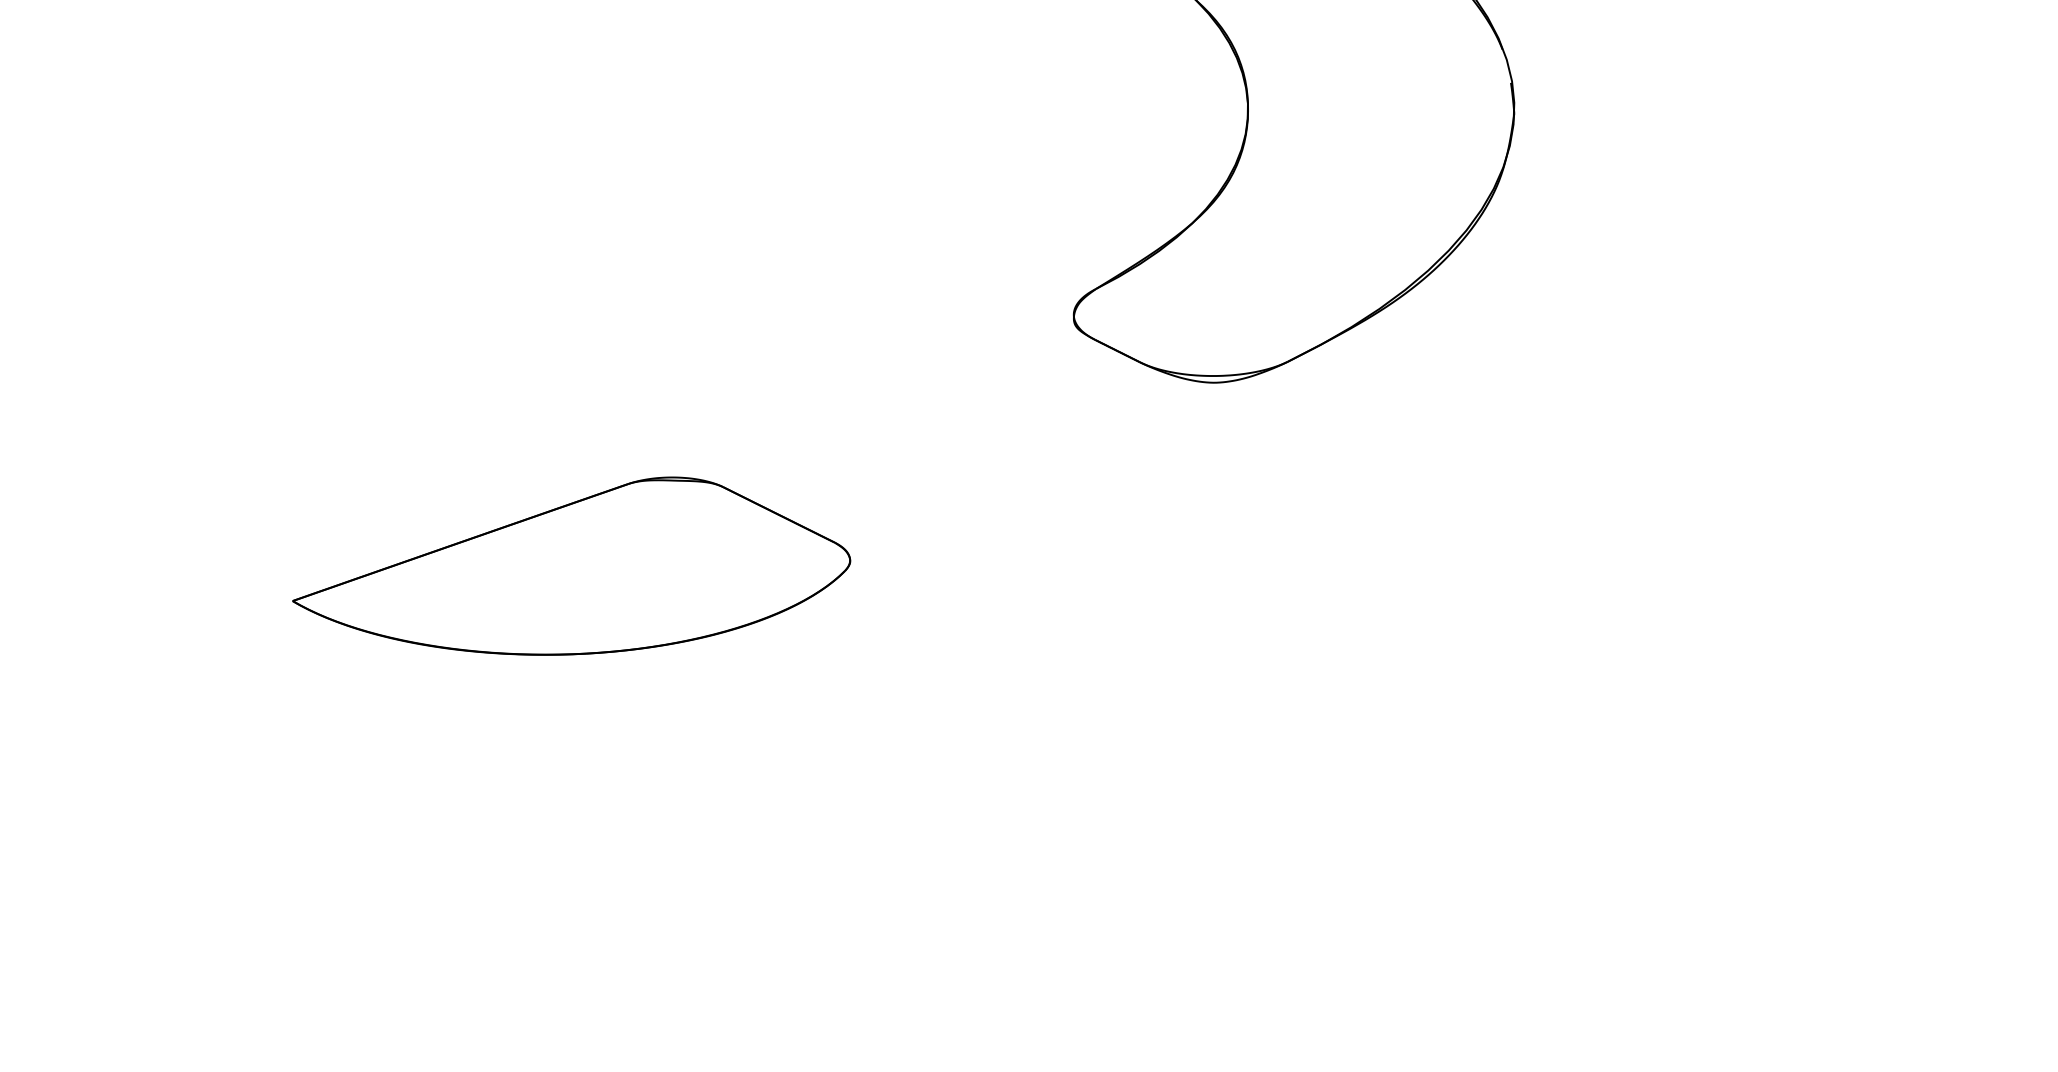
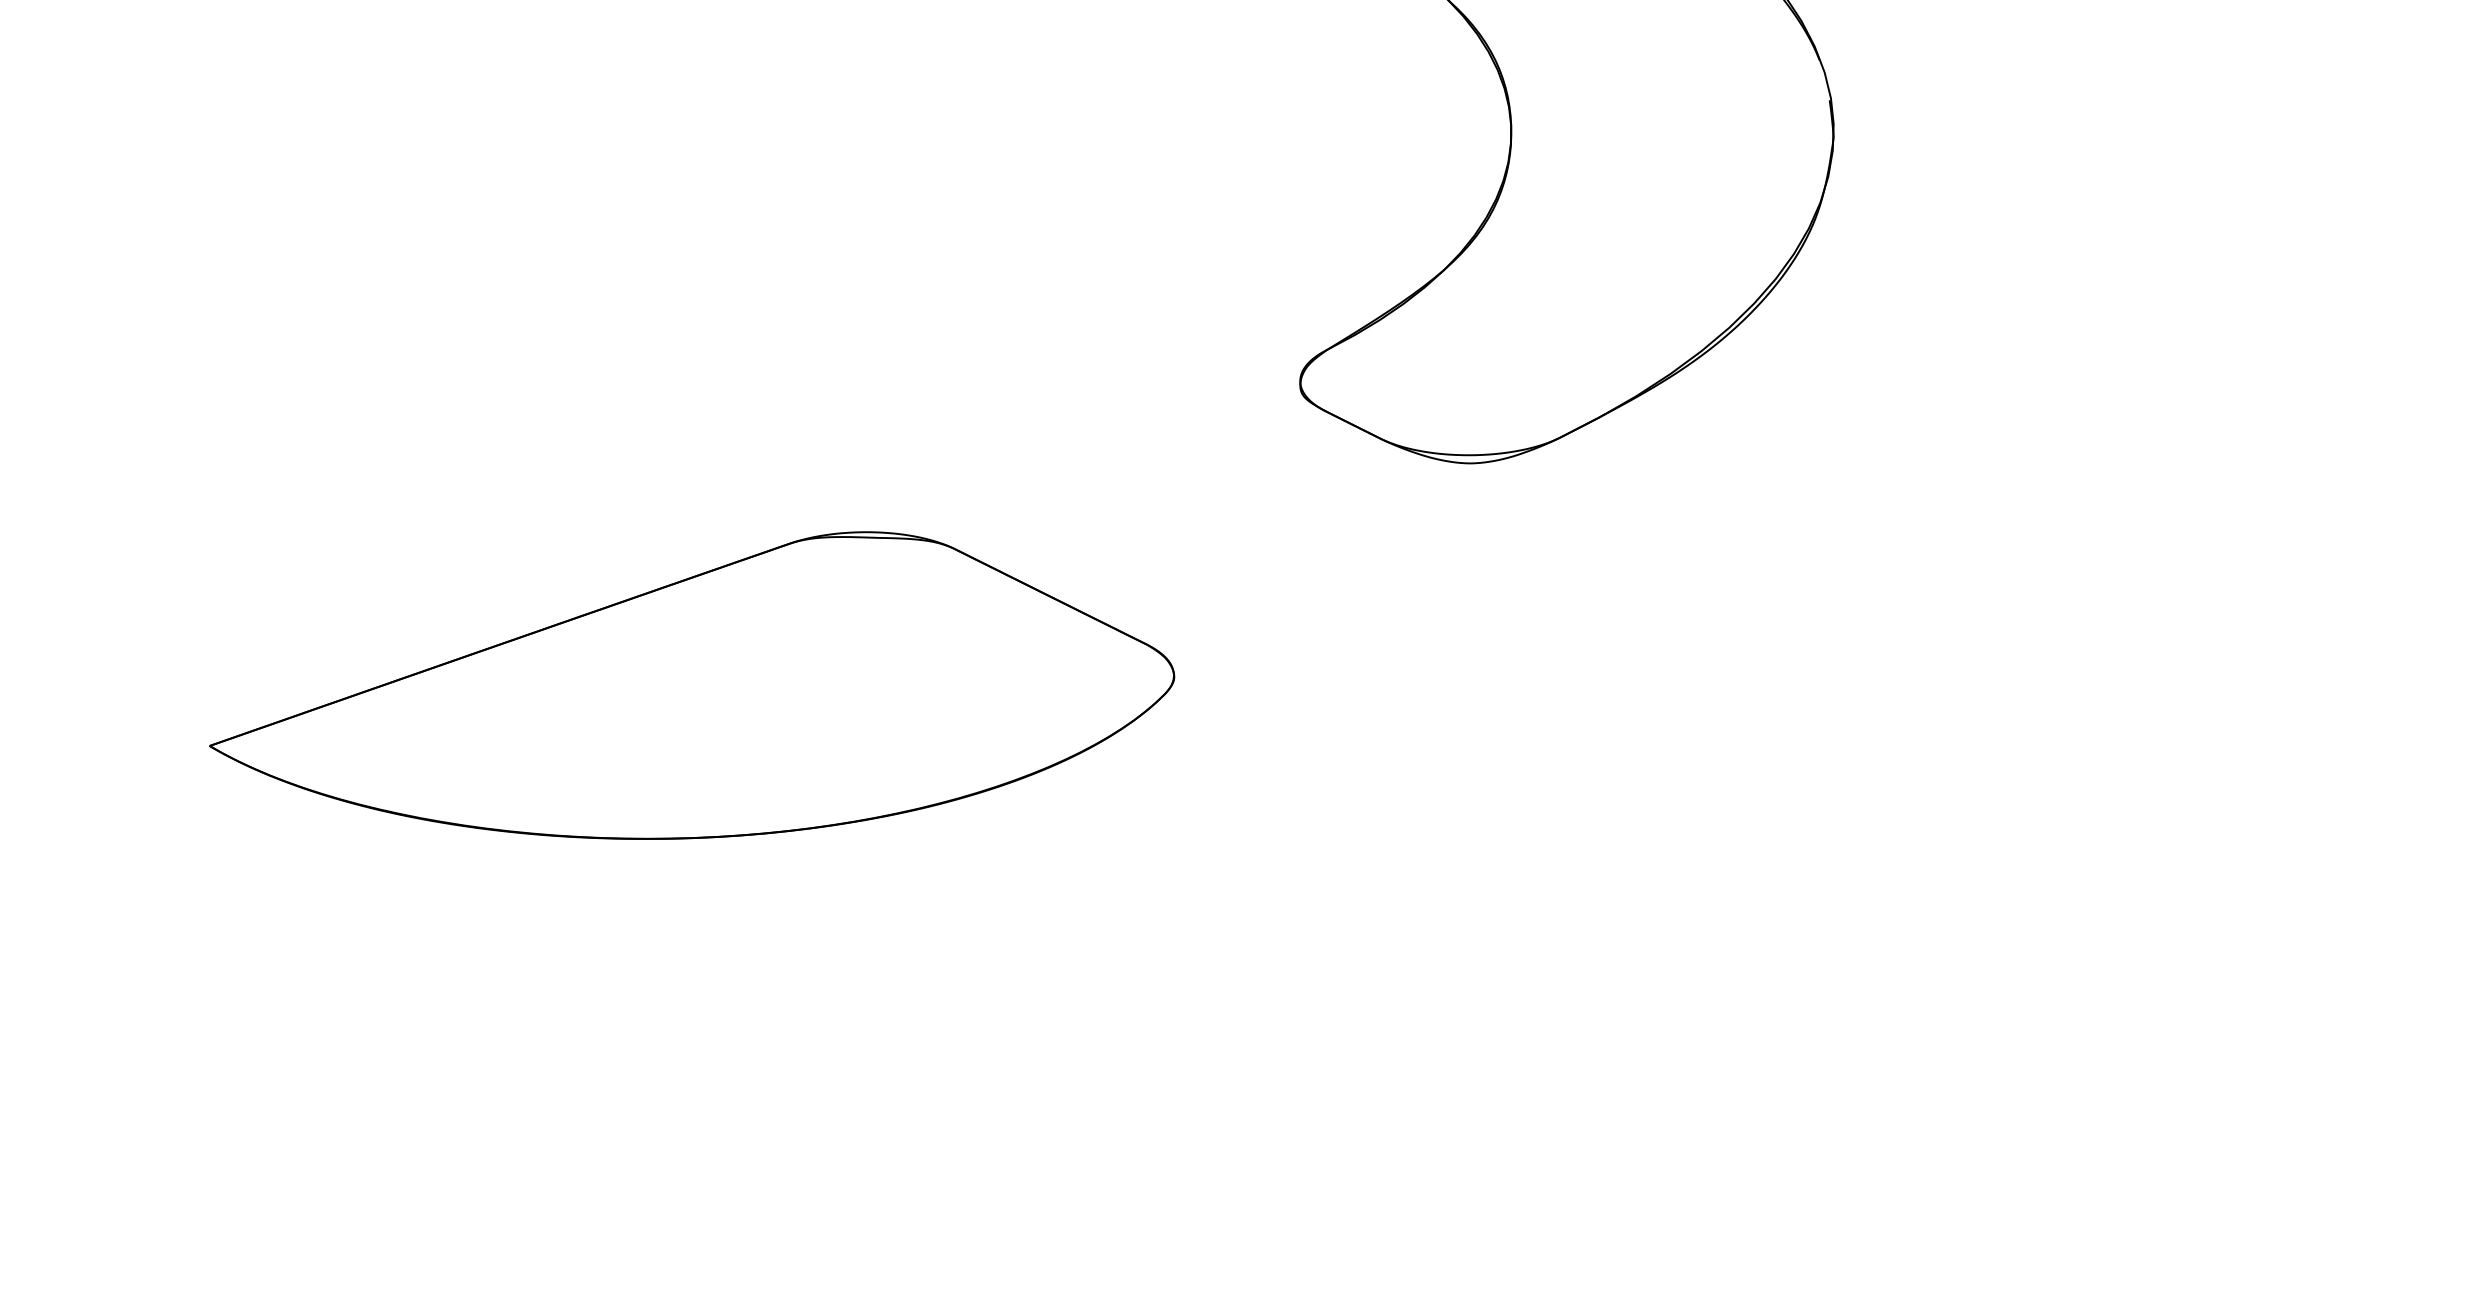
part: (571, 565) -> (691, 684), size x1.43

